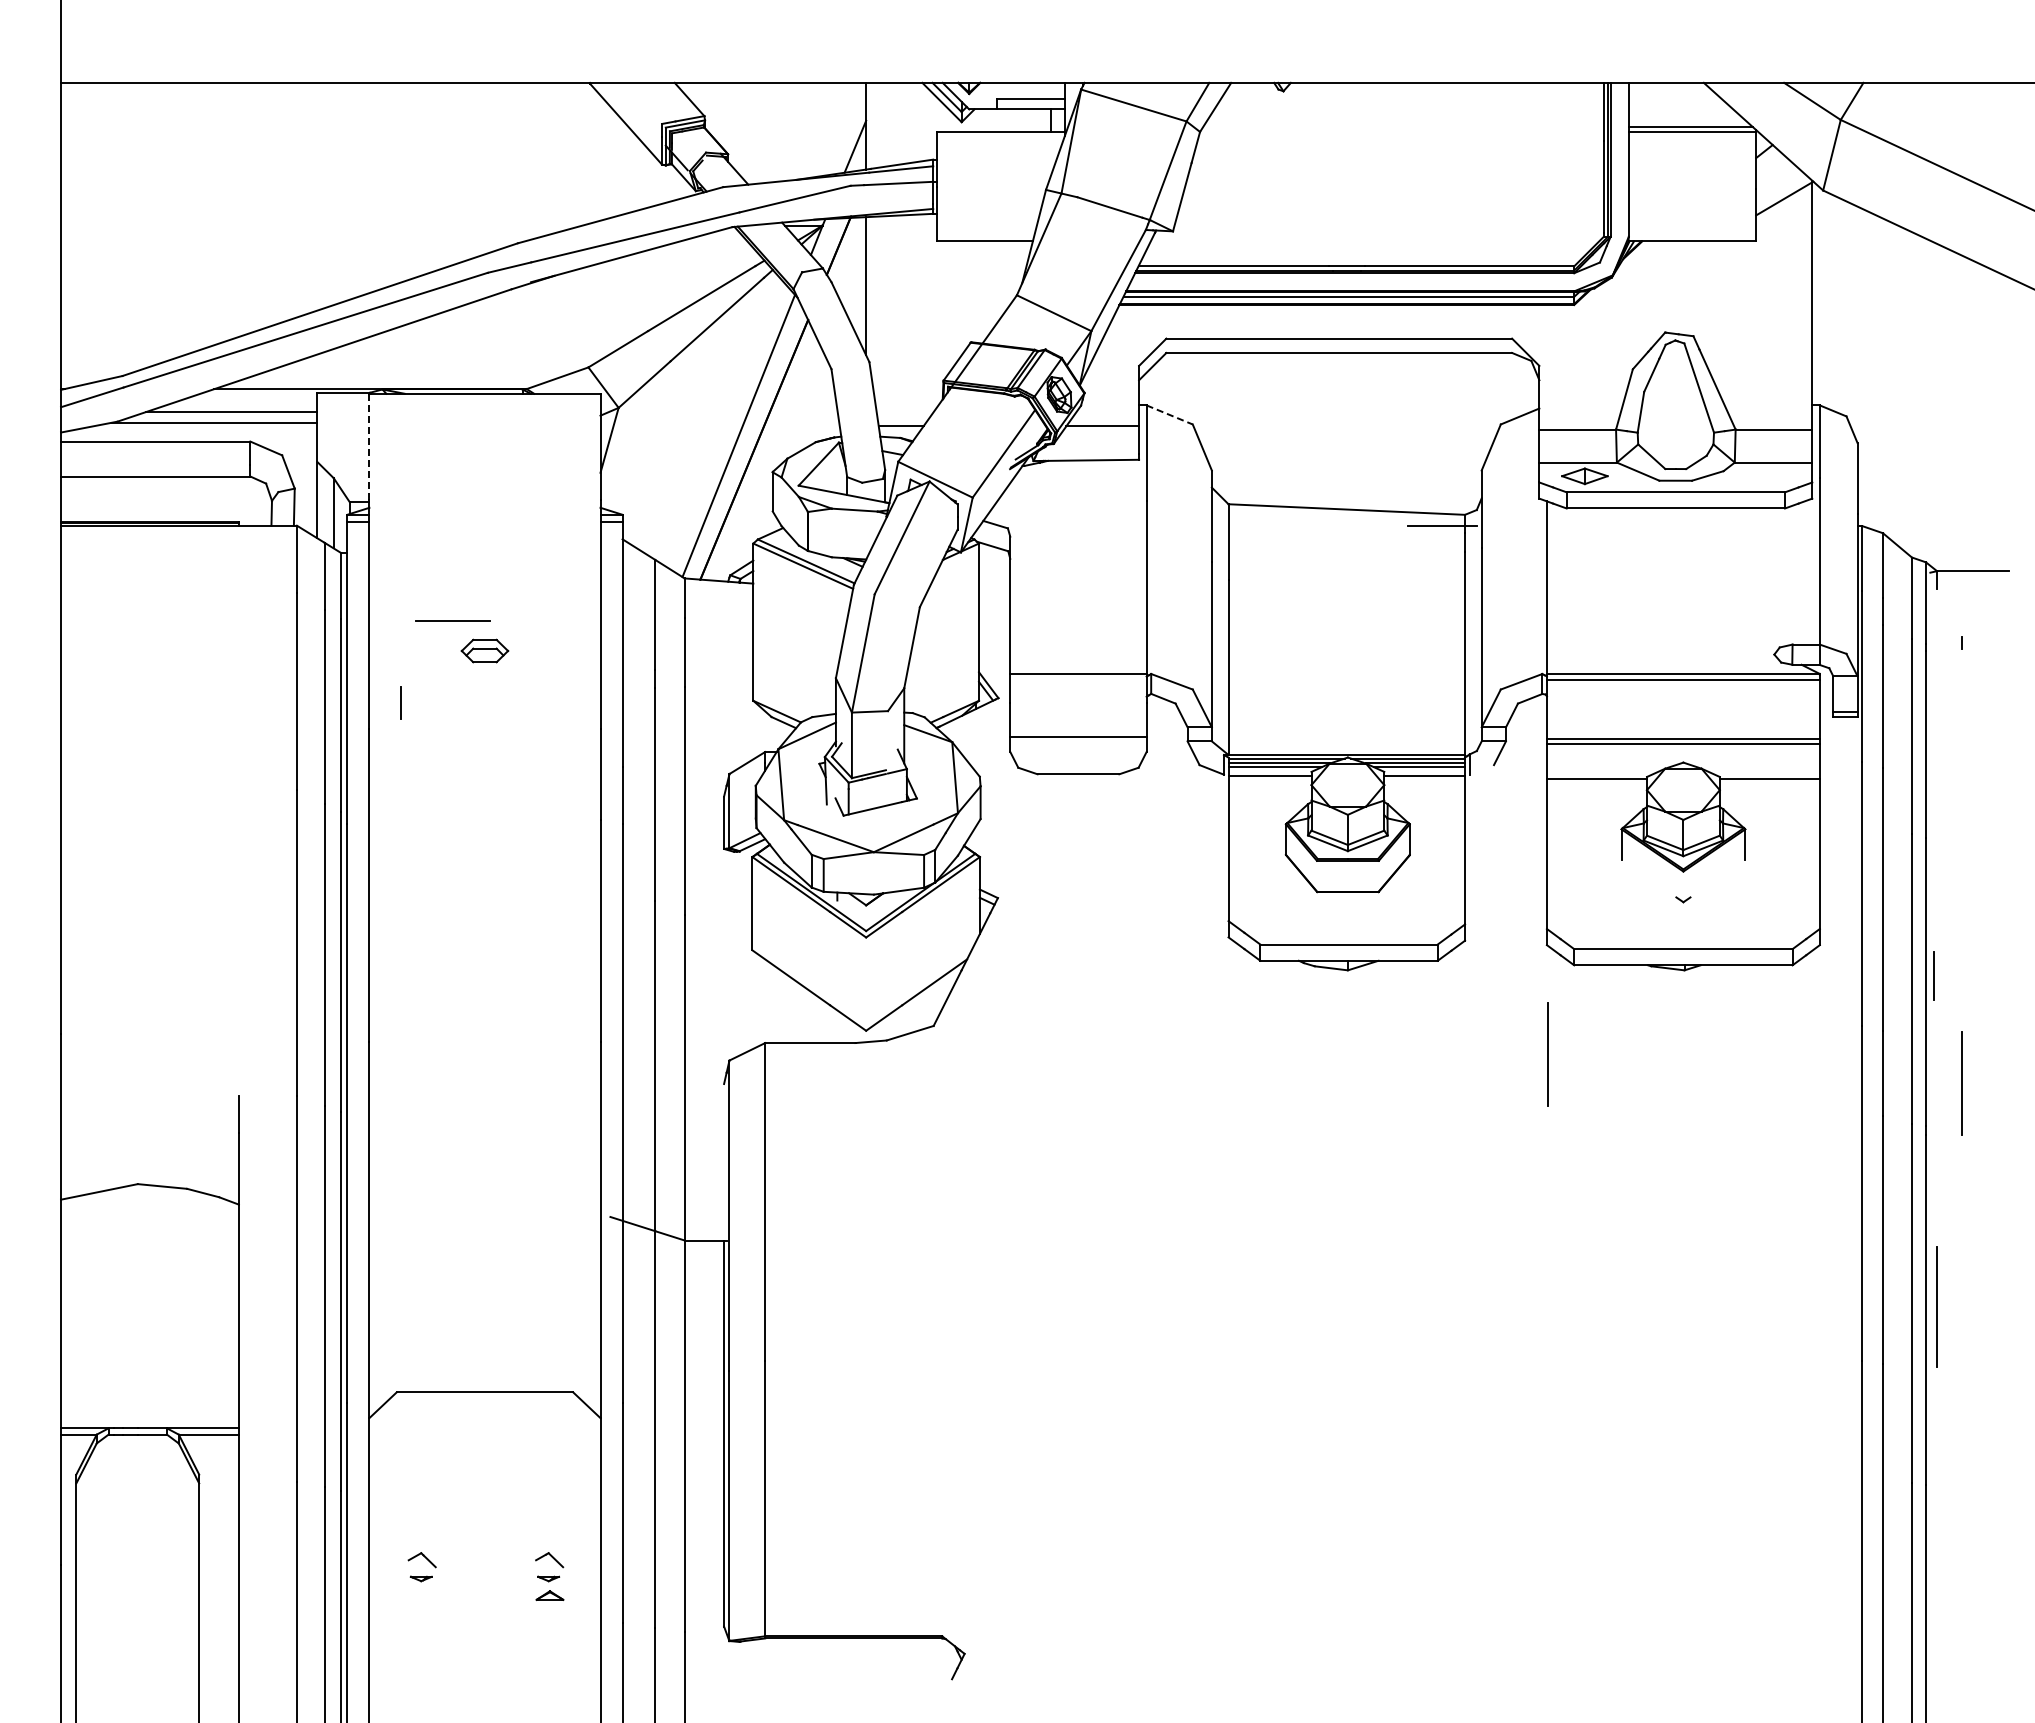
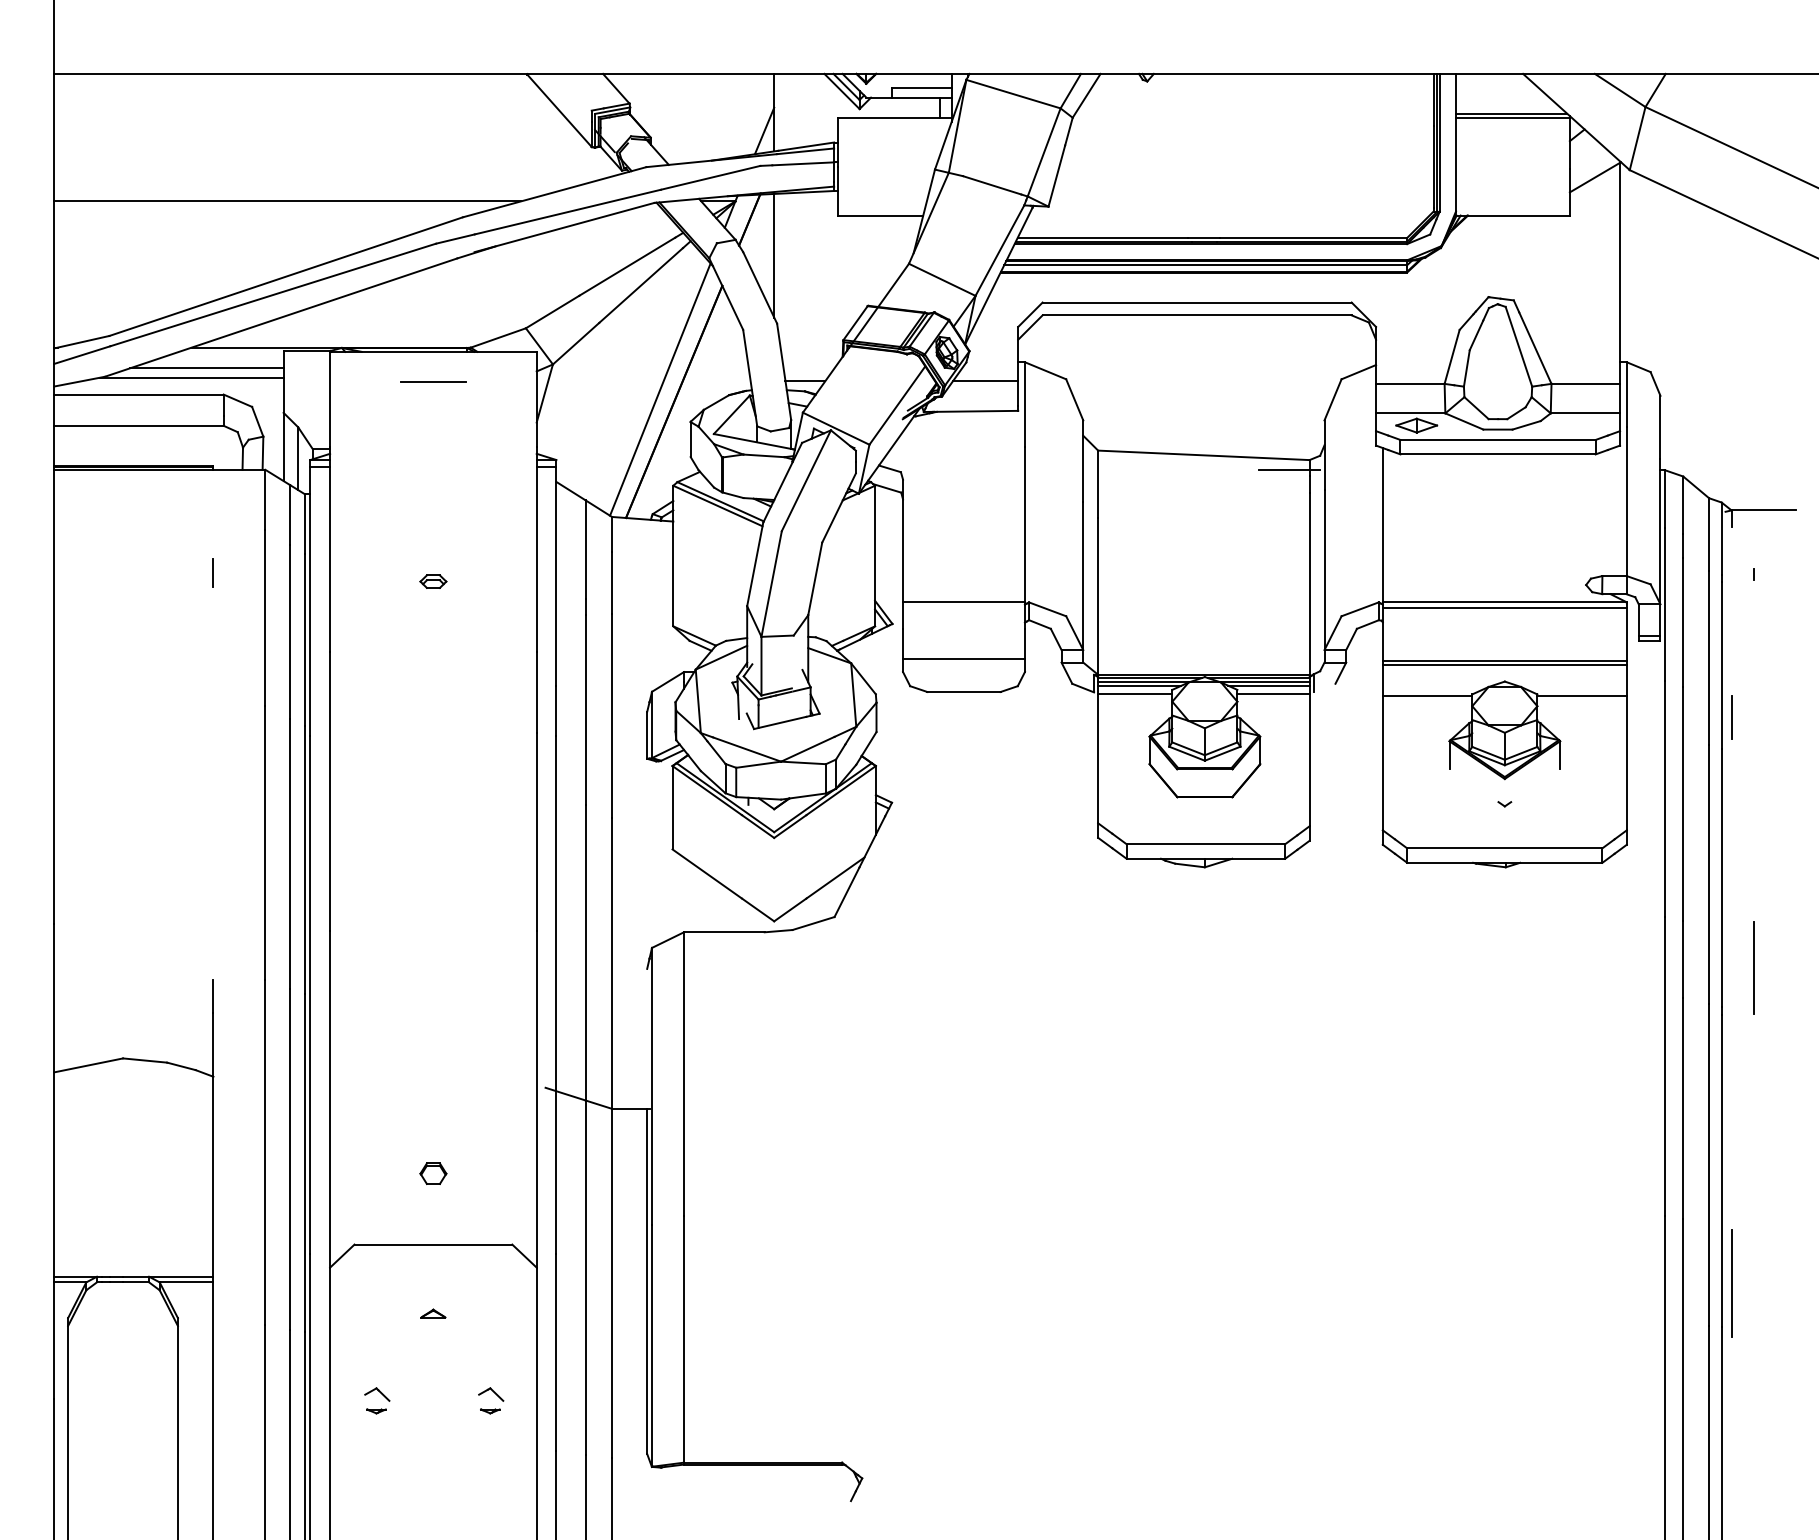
line: (321, 225) -> (287, 201), added
line: (1169, 414) -> (1045, 370), dashed -> solid
line: (369, 446) -> (330, 398), dashed -> solid
line: (452, 620) -> (432, 381), moved
part: (484, 650) -> (432, 581), size x0.62
line: (400, 702) -> (213, 572), moved
line: (1933, 975) -> (1731, 717), moved
line: (1547, 1054) -> (1383, 942), removed
line: (1936, 1306) -> (1731, 1283), moved
part: (484, 1312) -> (432, 1173), added
part: (549, 1595) -> (432, 1313), moved

